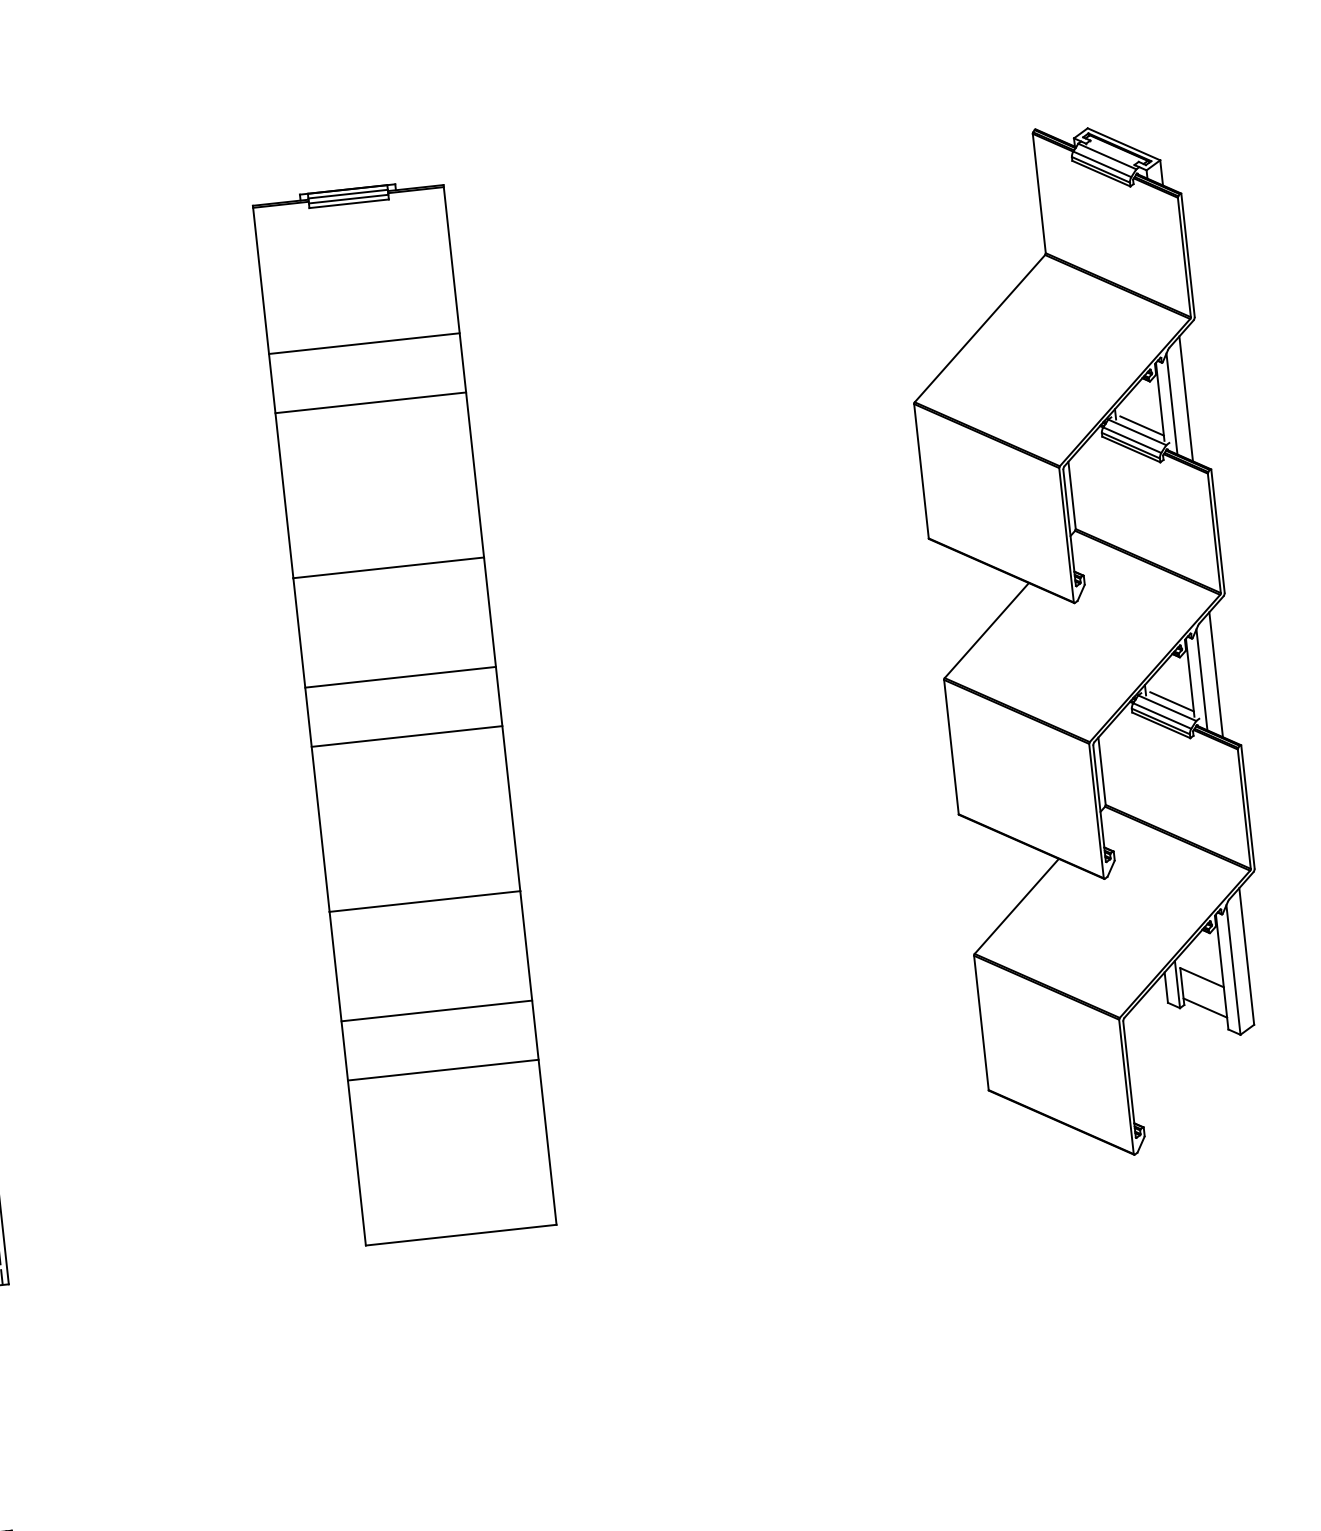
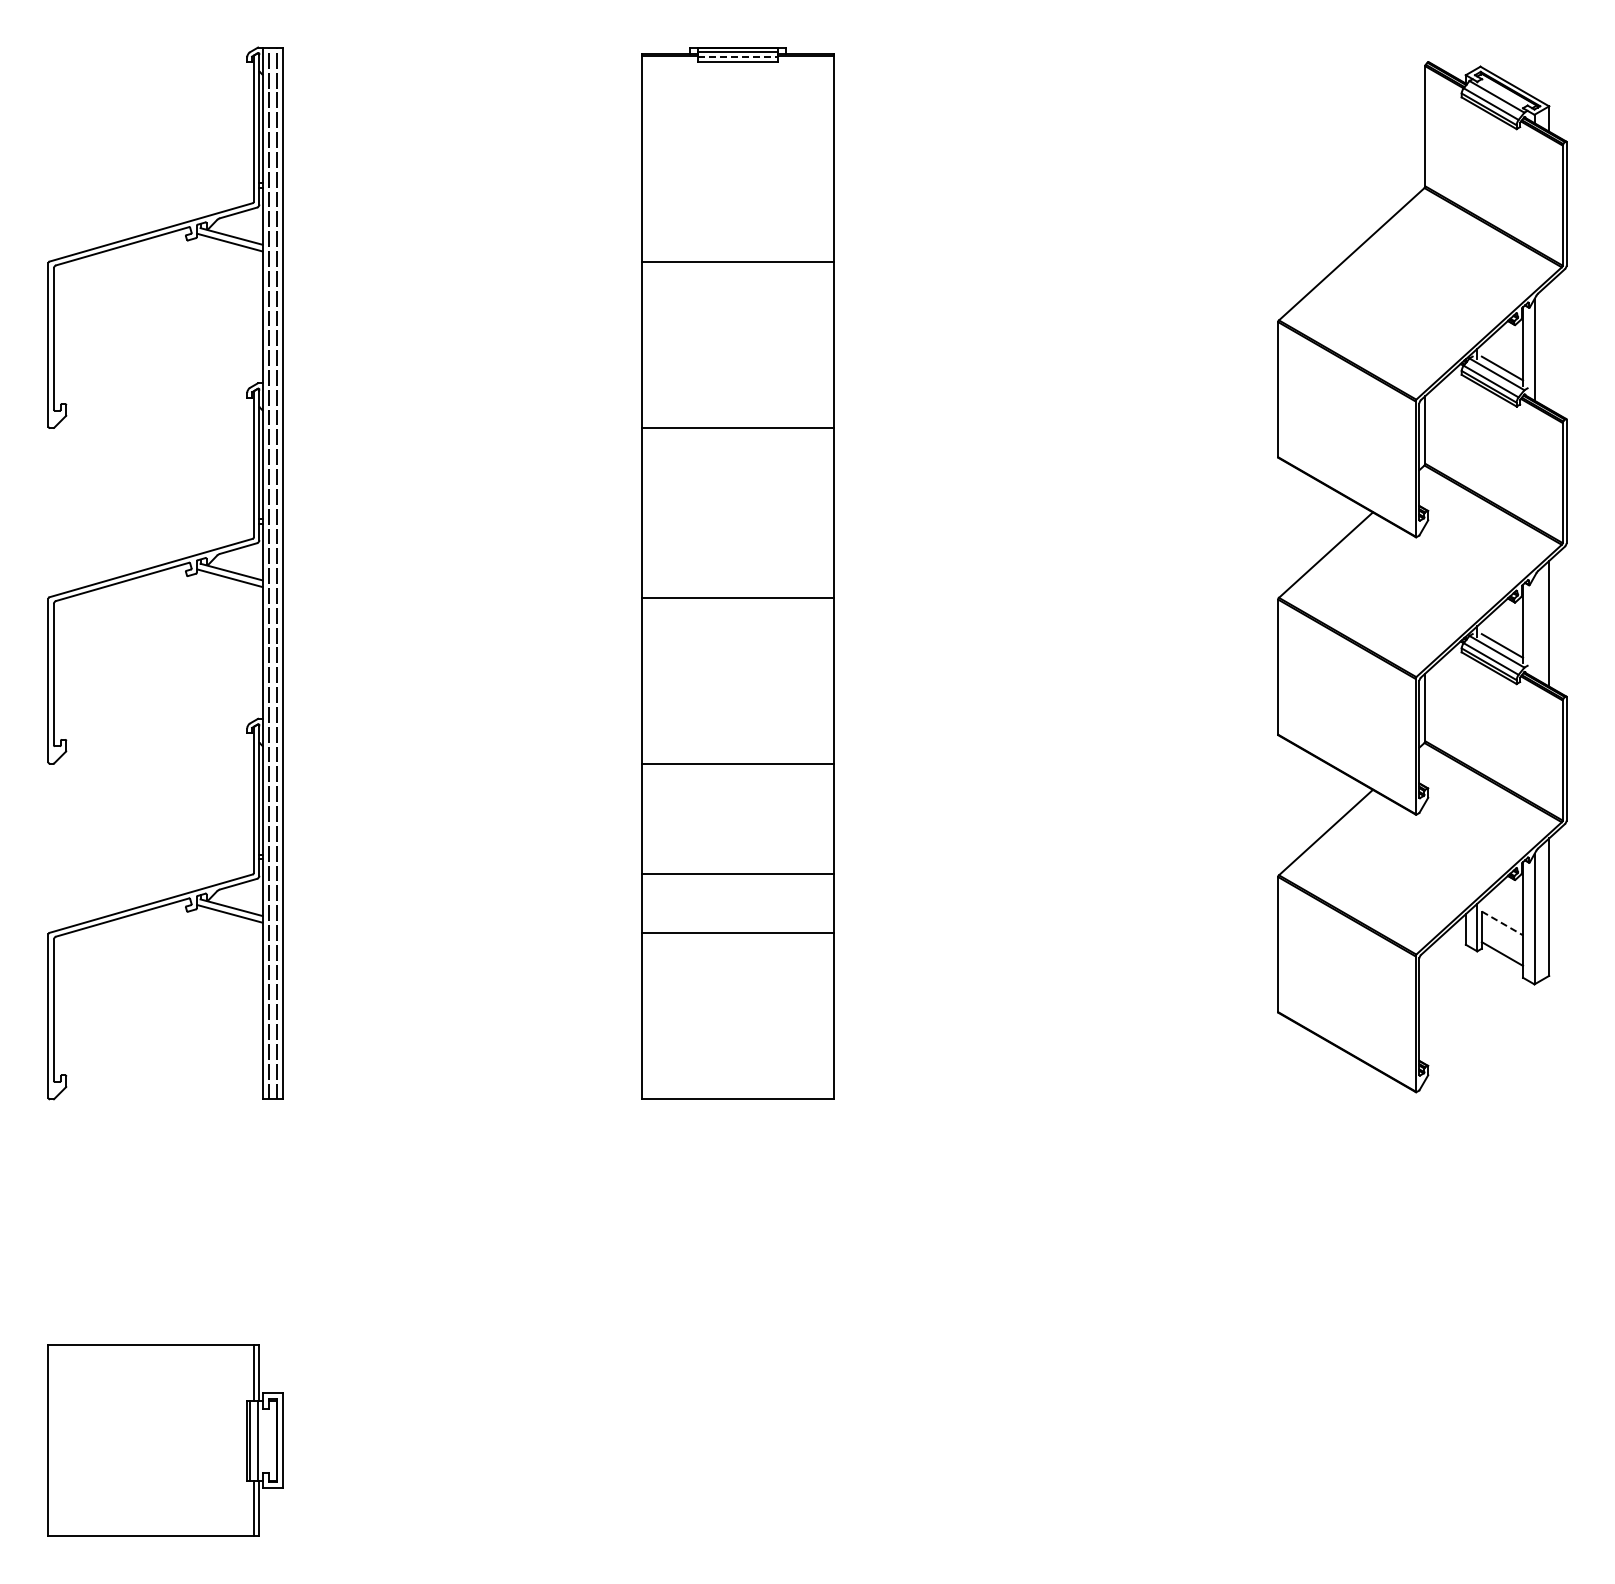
line: (349, 199) -> (738, 57), solid -> dashed
line: (364, 343) -> (738, 202), removed
line: (1186, 399) -> (1549, 346), removed
line: (400, 677) -> (738, 538), removed
line: (1201, 680) -> (1534, 627), removed
line: (1202, 977) -> (1502, 923), solid -> dashed

